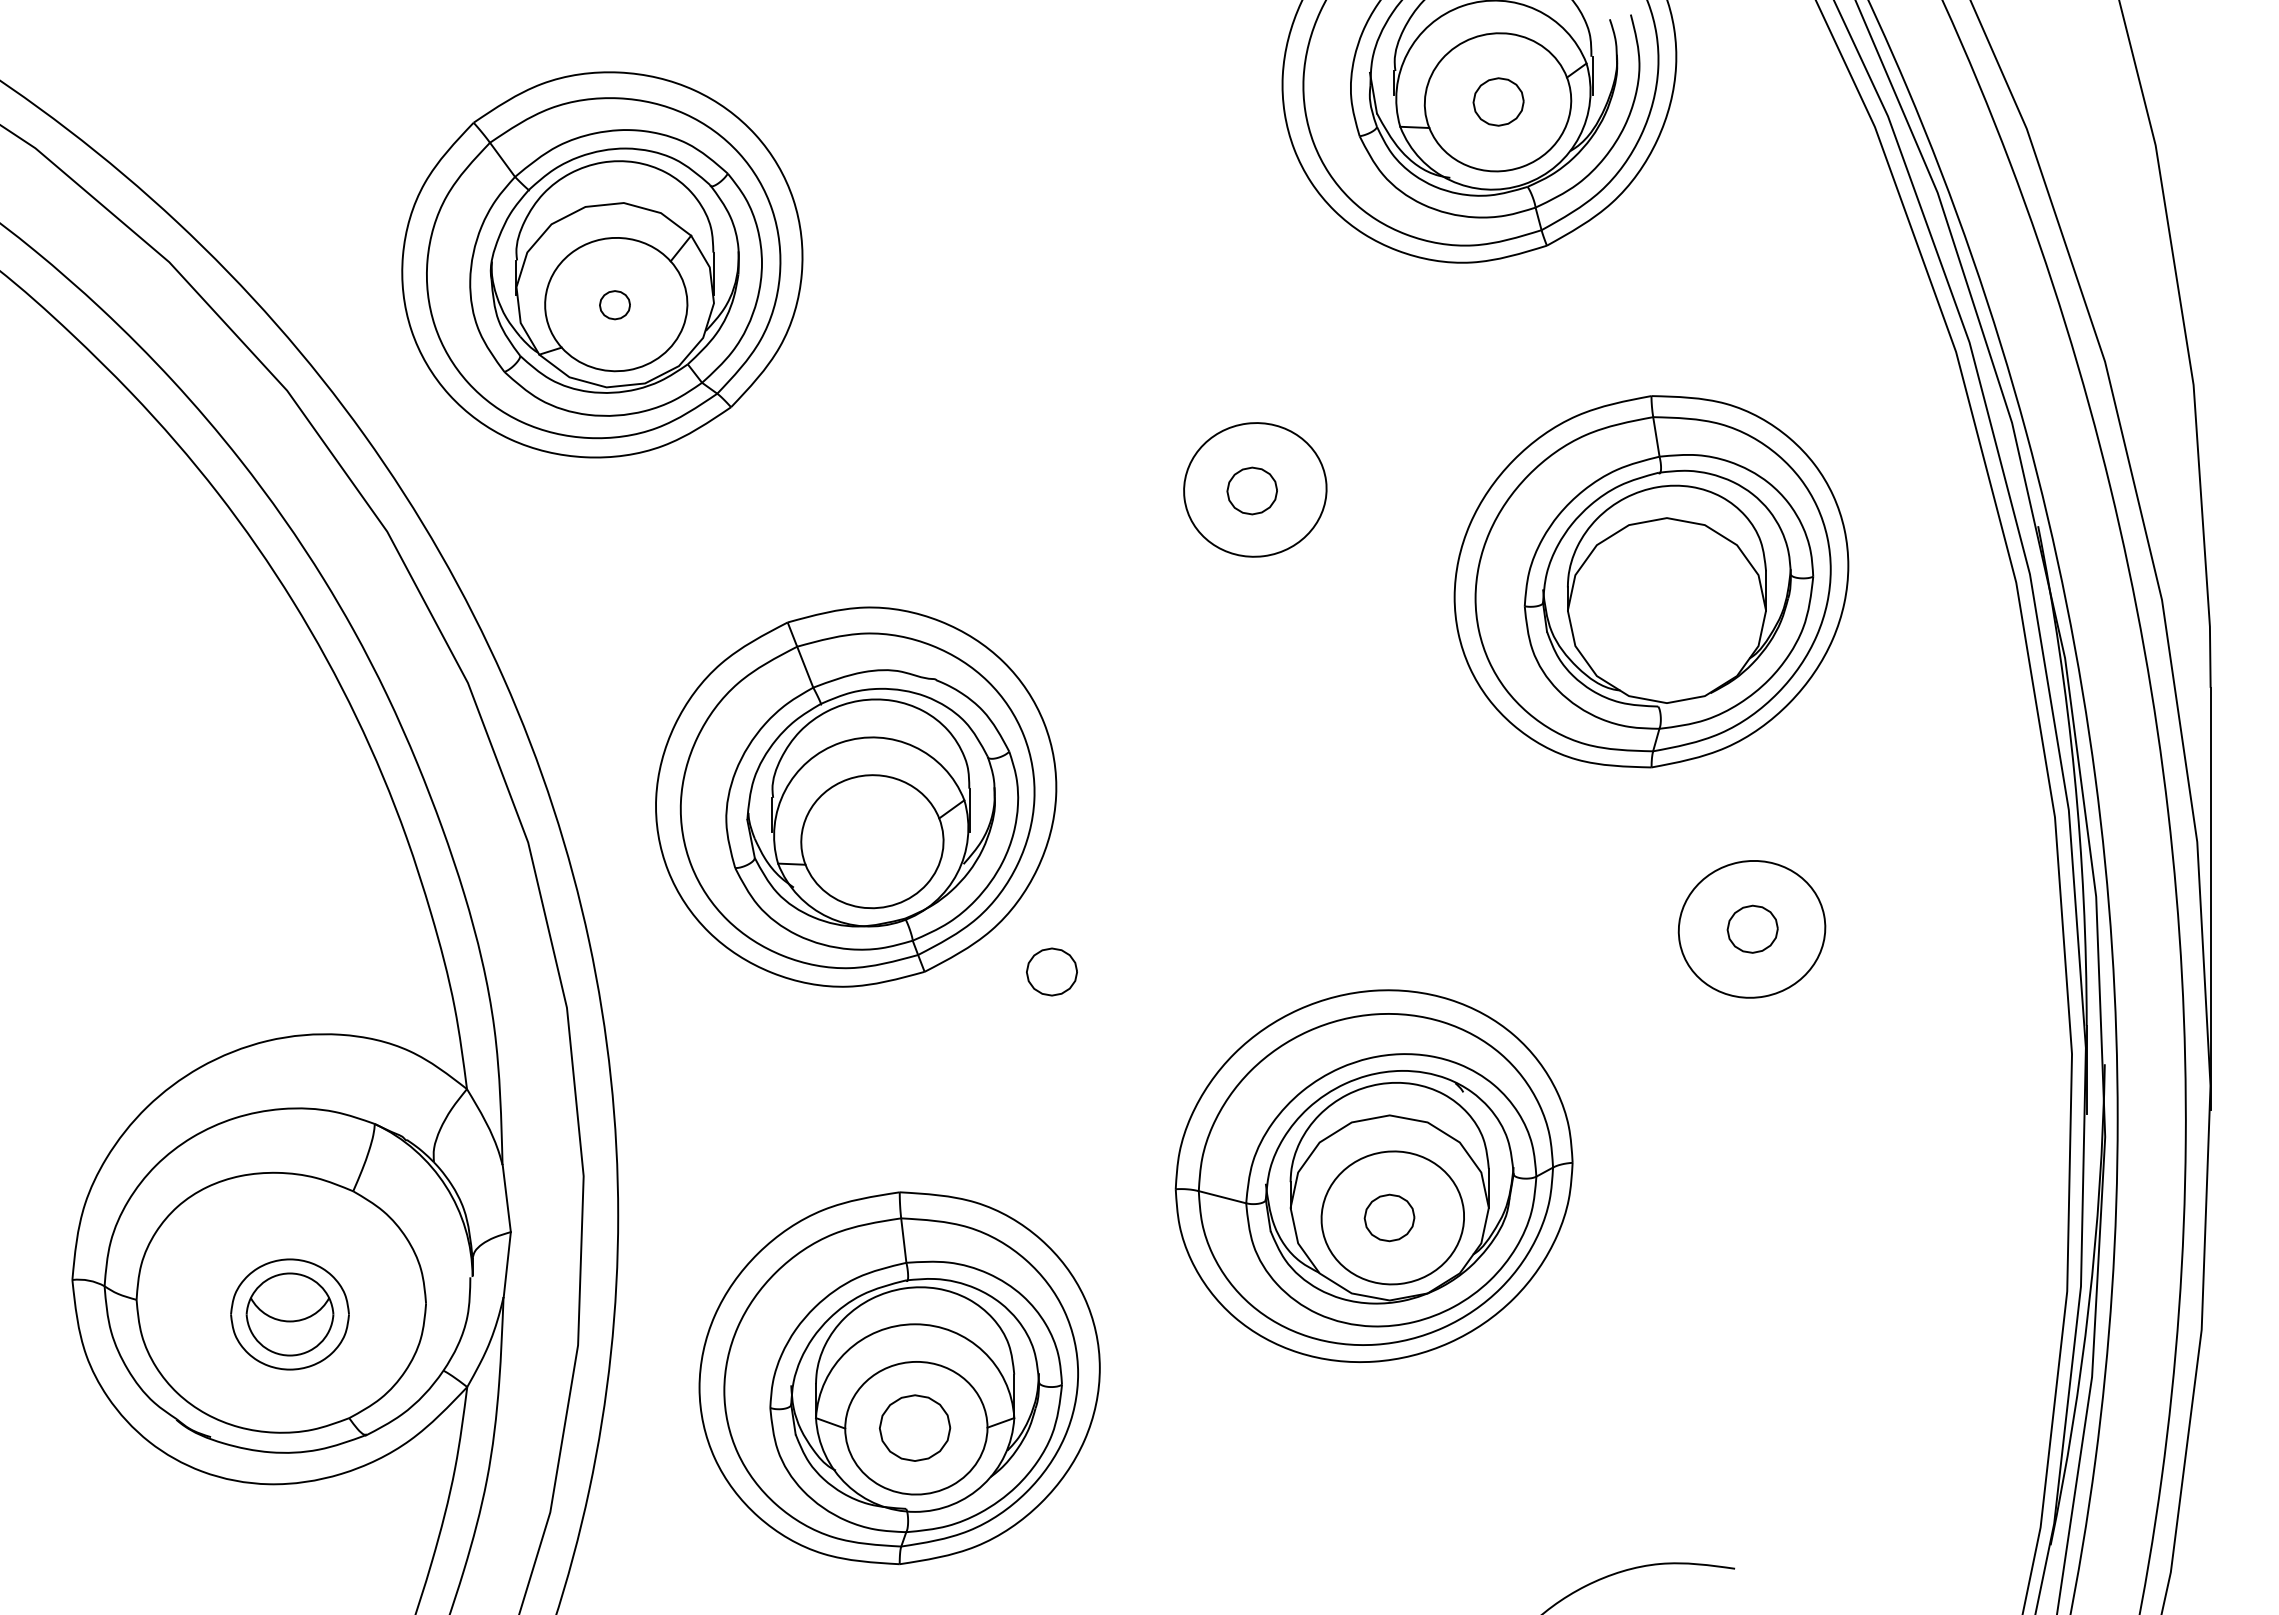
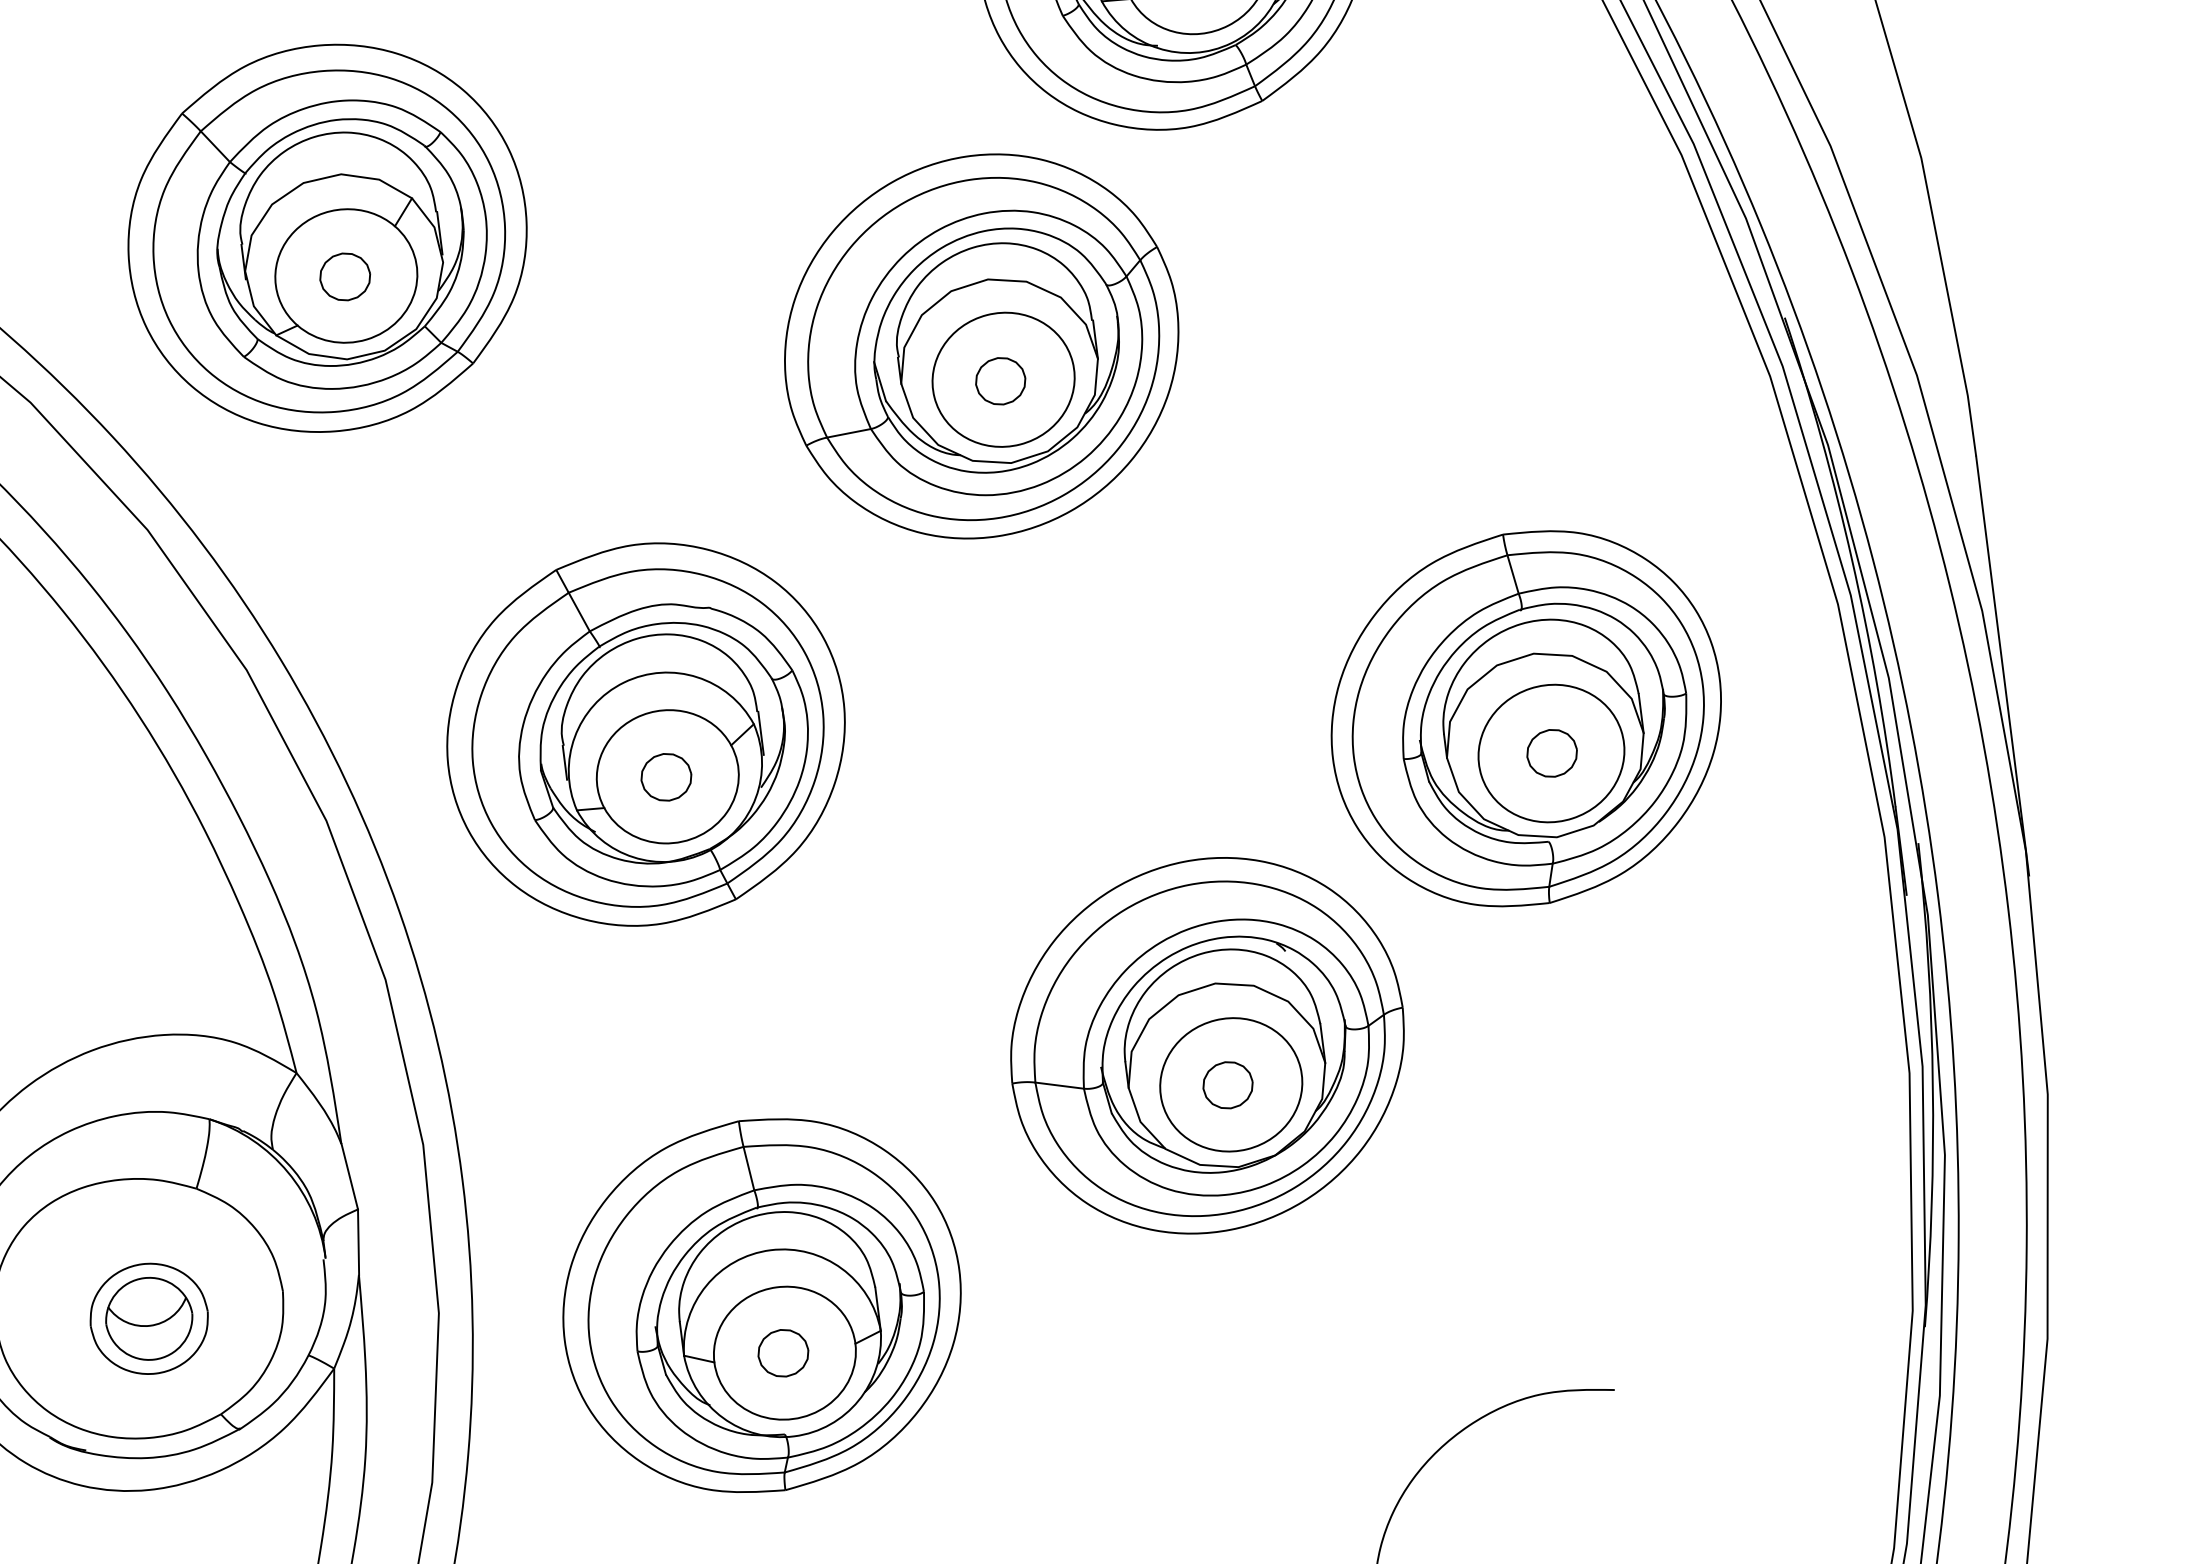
part: (614, 304) -> (344, 276), size x1.67
part: (1237, 453) -> (981, 345), added
part: (1651, 581) -> (1526, 718), moved
part: (1051, 971) -> (665, 776), moved
part: (914, 1427) -> (782, 1352), size x0.71

